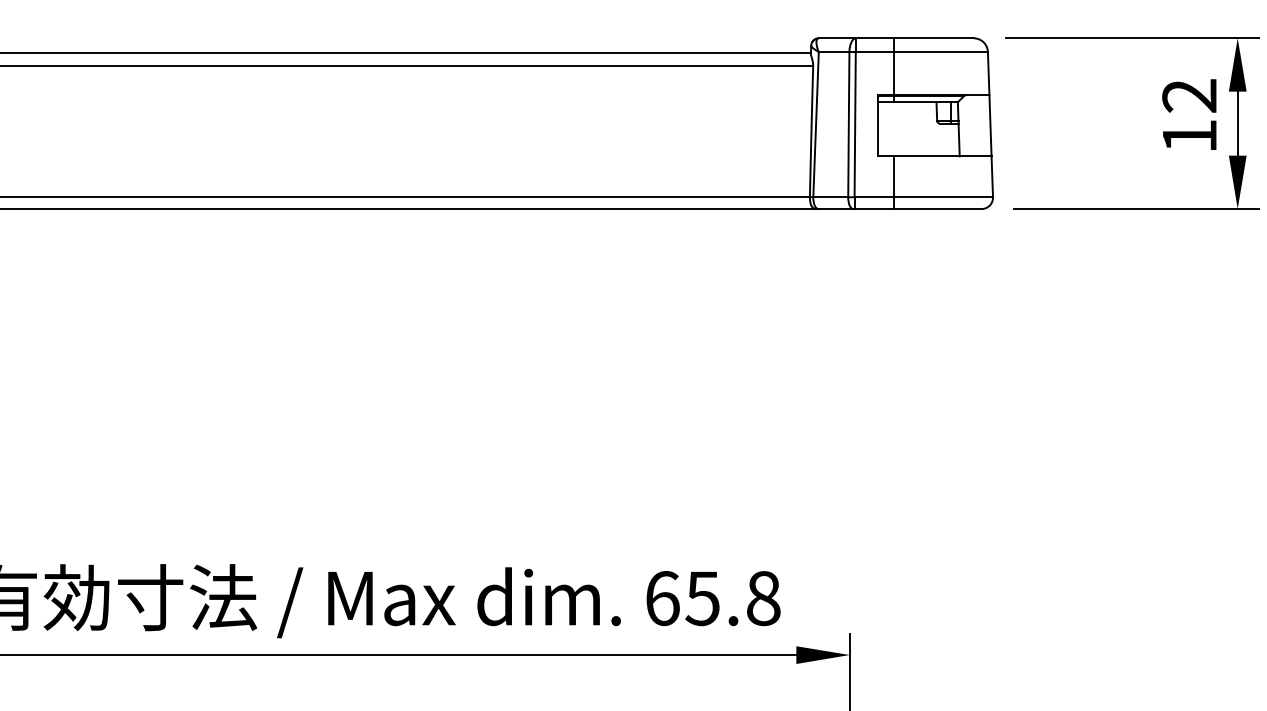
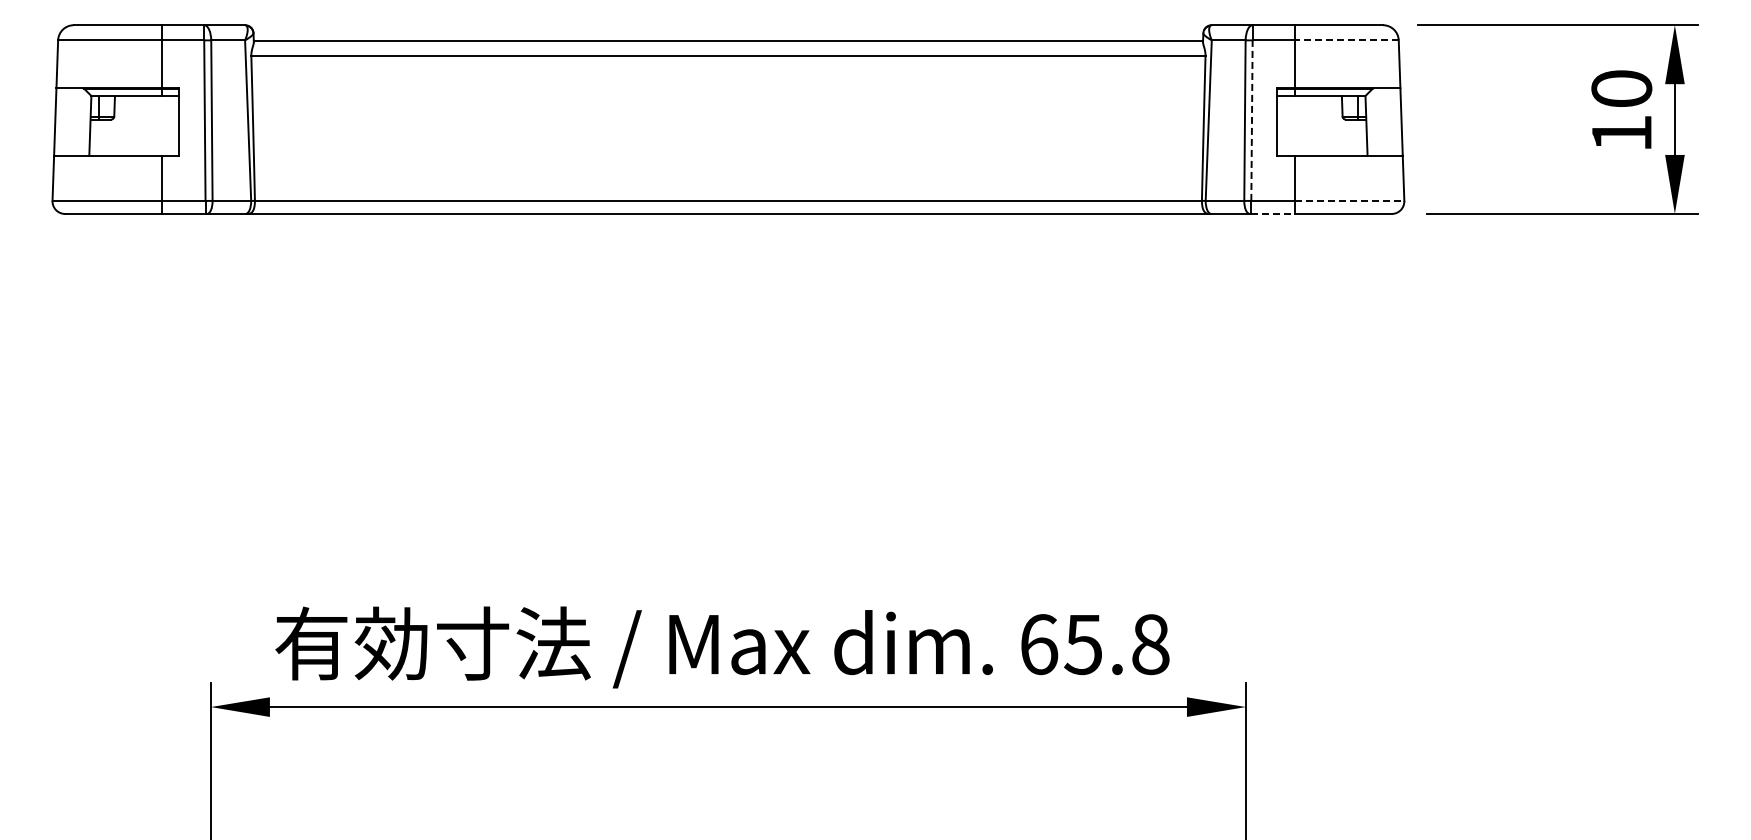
line: (940, 52) -> (1346, 40), solid -> dashed
text: (1189, 95) -> (1621, 88), 12 -> 10
line: (854, 124) -> (1251, 120), solid -> dashed
line: (943, 196) -> (1349, 200), solid -> dashed
line: (874, 208) -> (1273, 213), solid -> dashed

